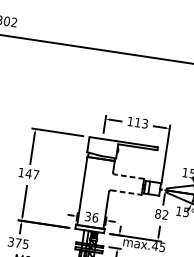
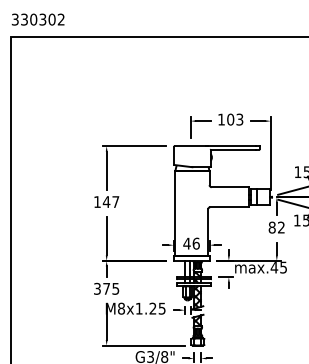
text: (137, 122) -> (230, 119), 113 -> 103
line: (128, 176) -> (229, 187), dashed -> solid
line: (126, 192) -> (229, 207), dashed -> solid
text: (87, 216) -> (186, 243), 36 -> 46

